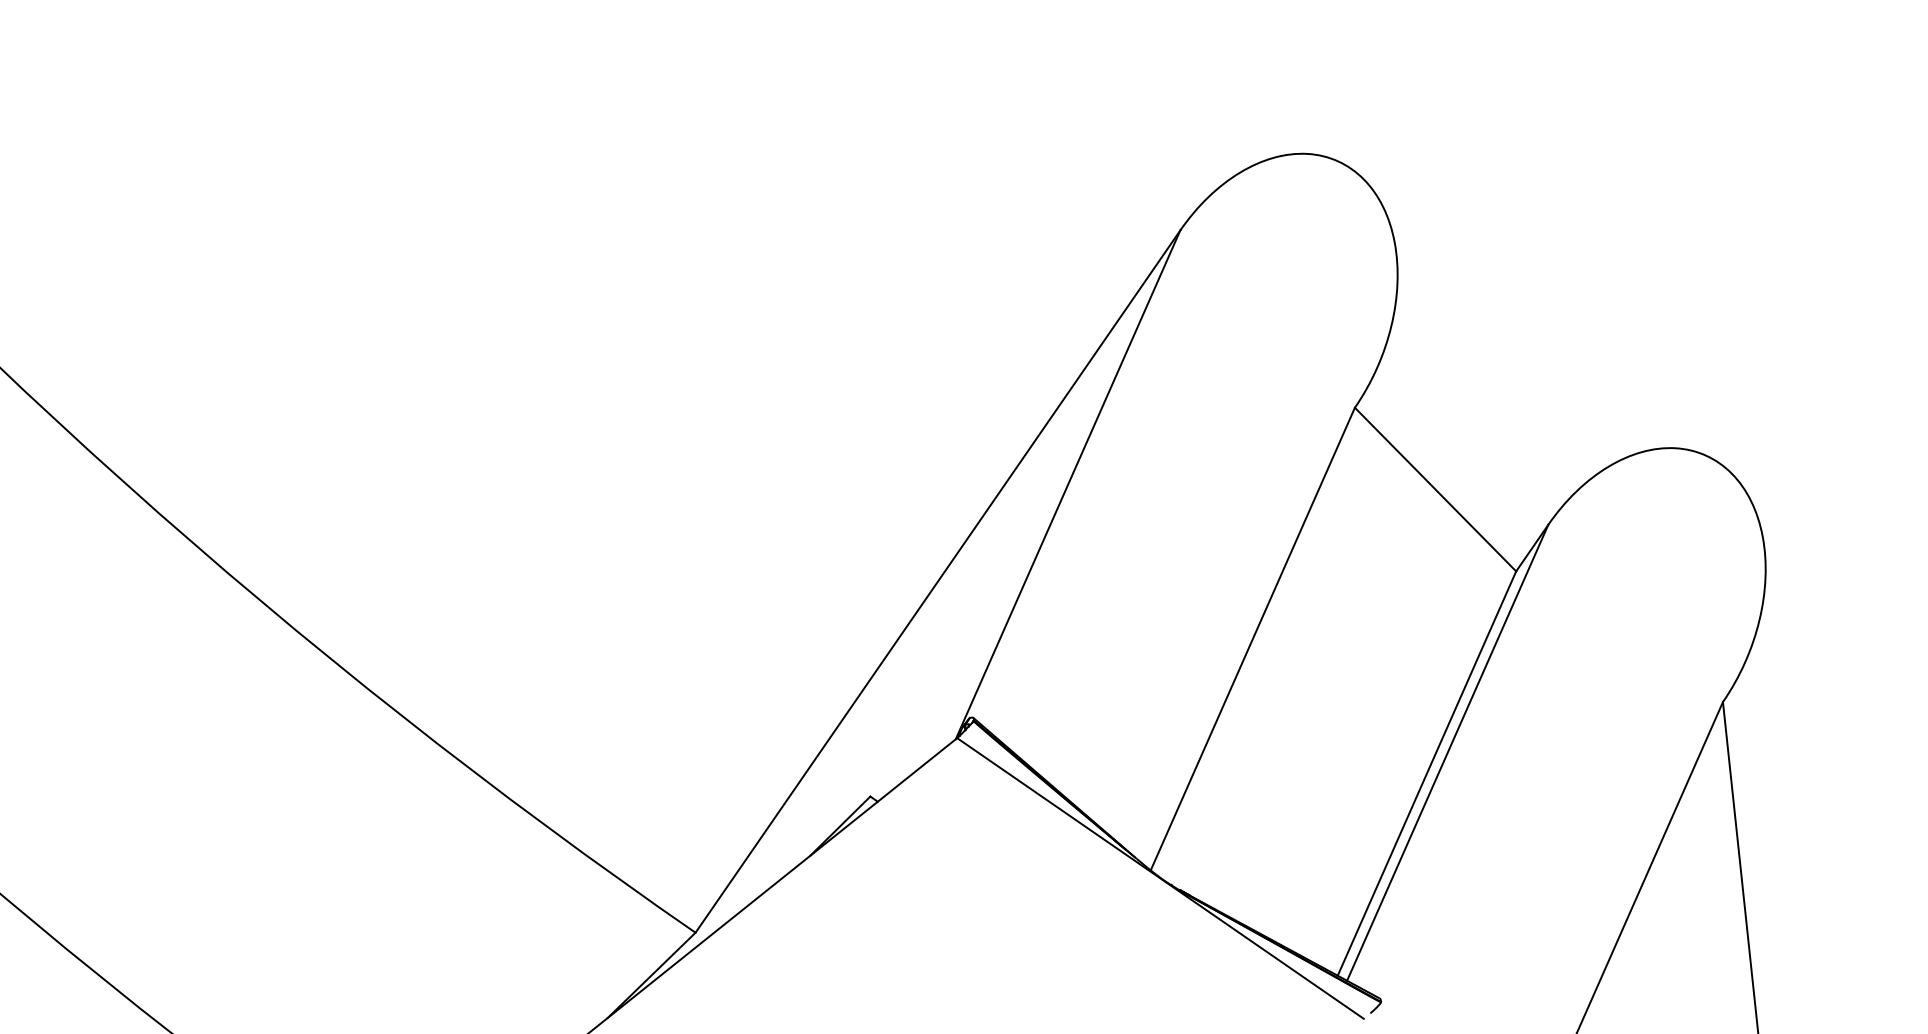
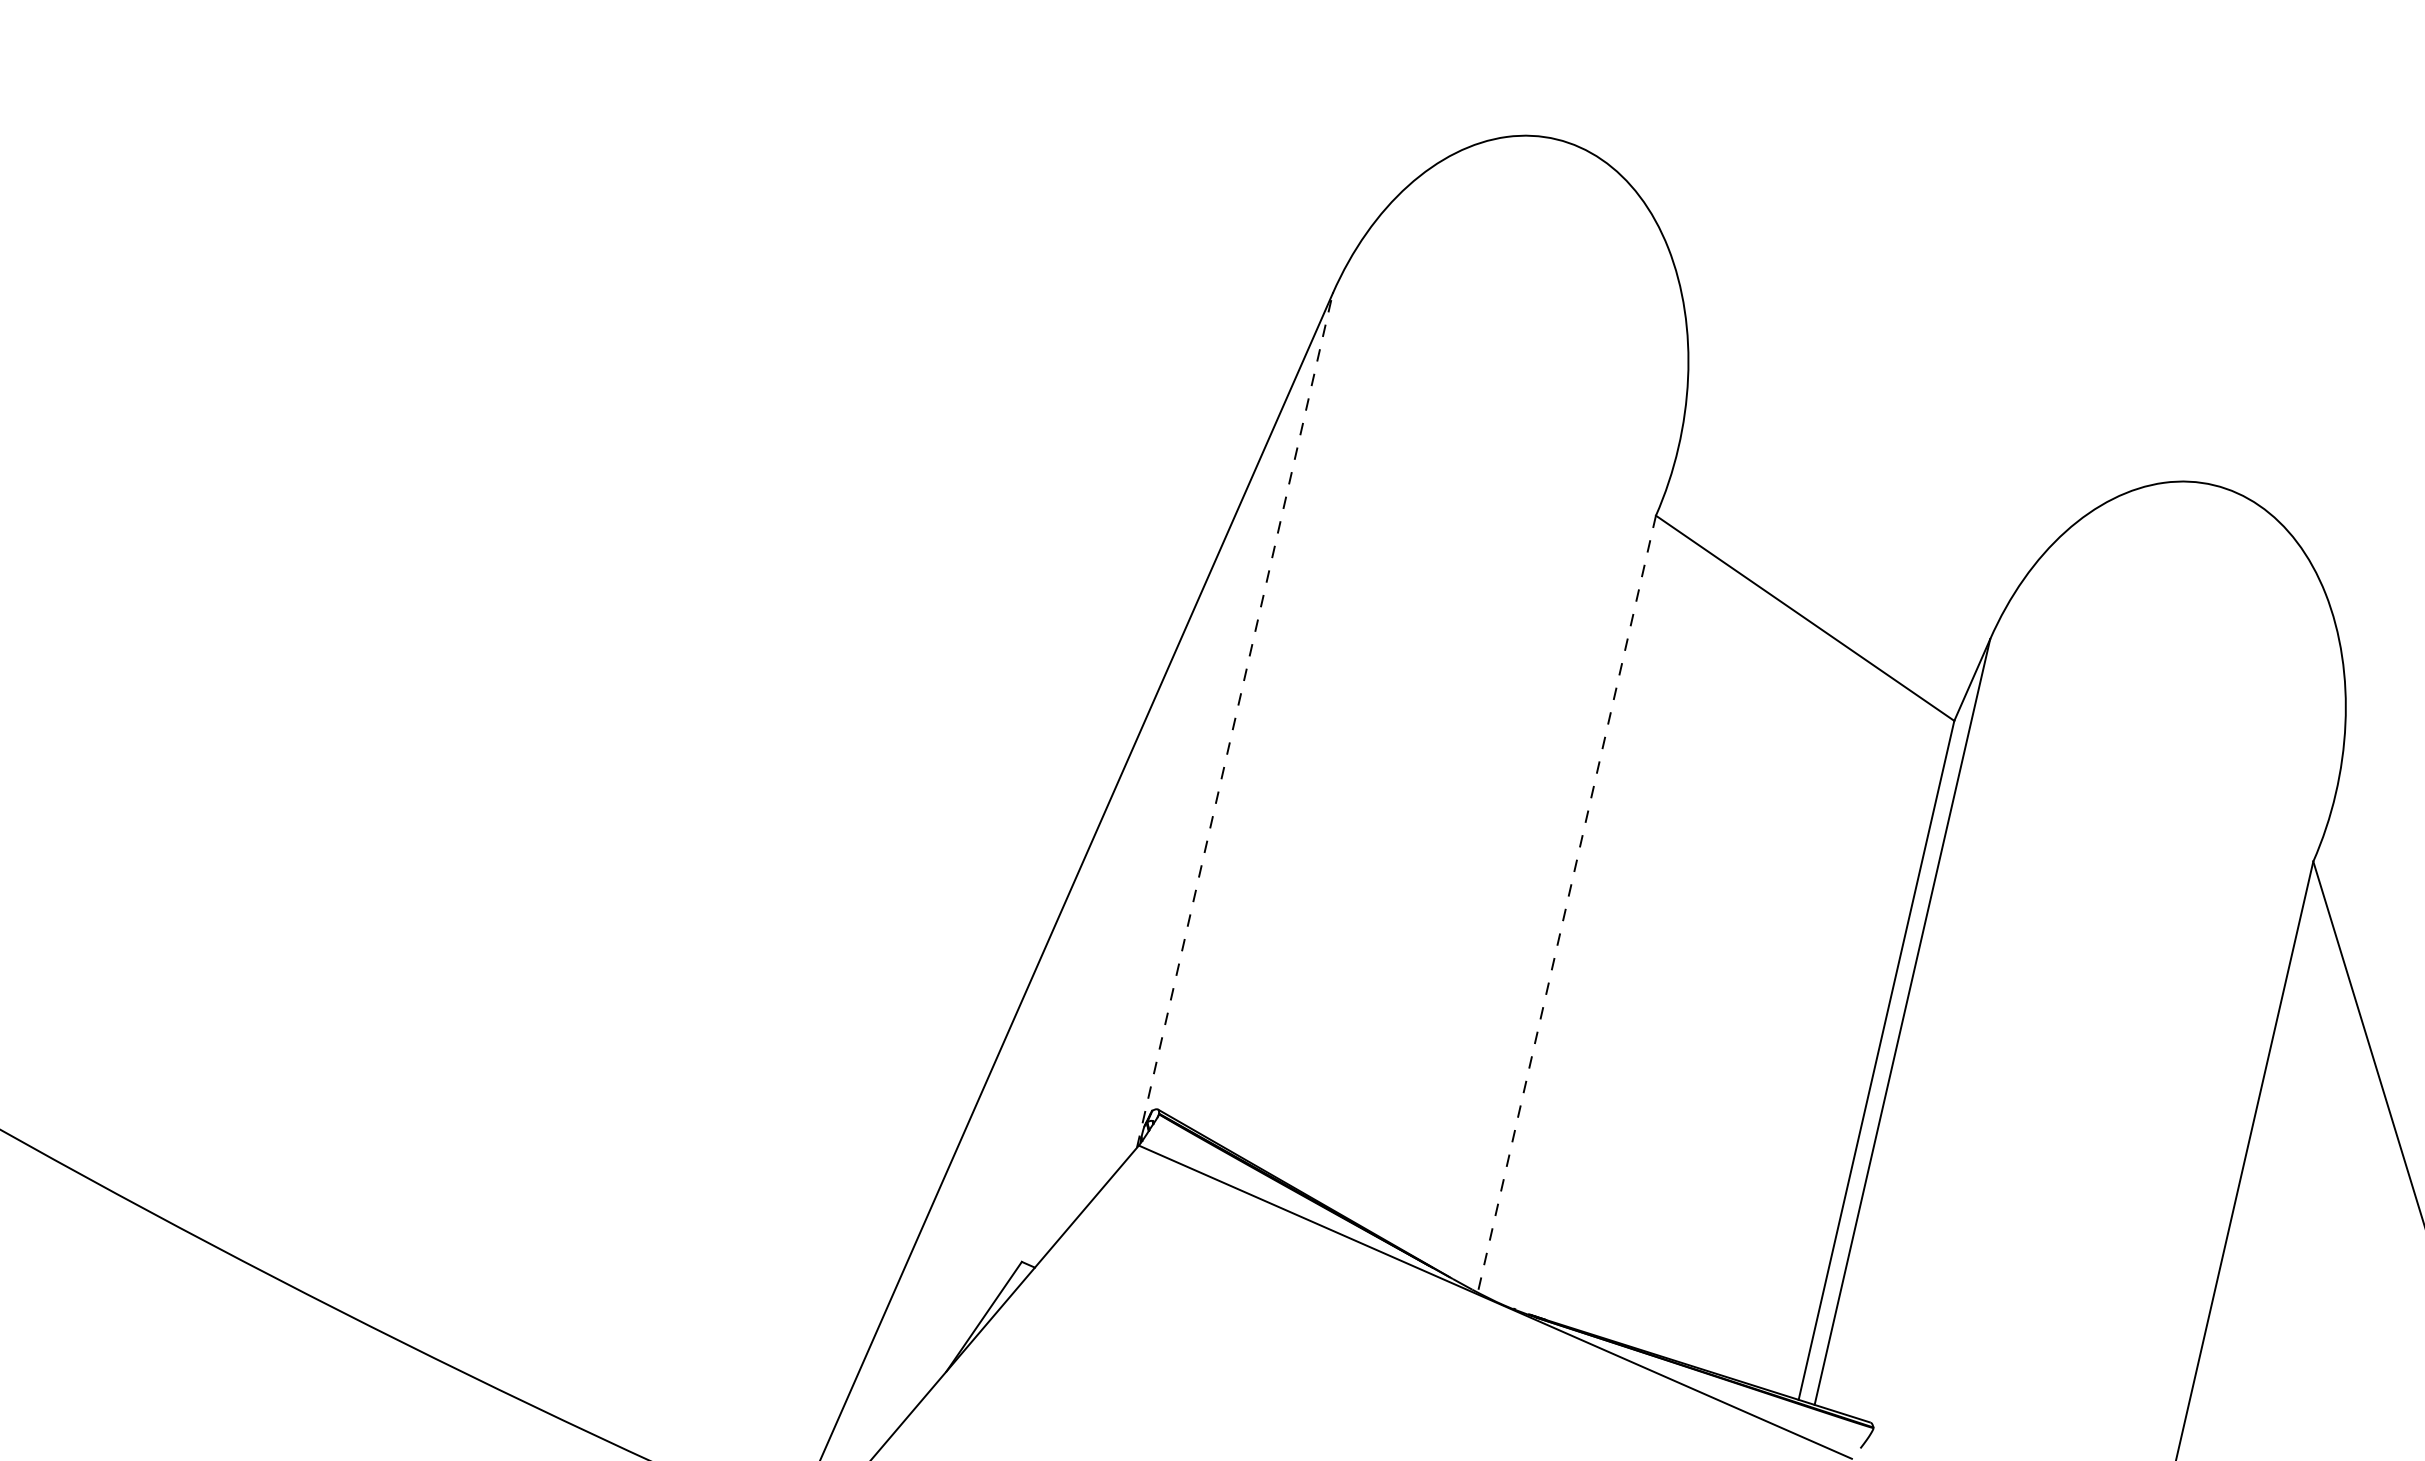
line: (1068, 484) -> (1235, 719), solid -> dashed
line: (1252, 638) -> (1566, 903), solid -> dashed

